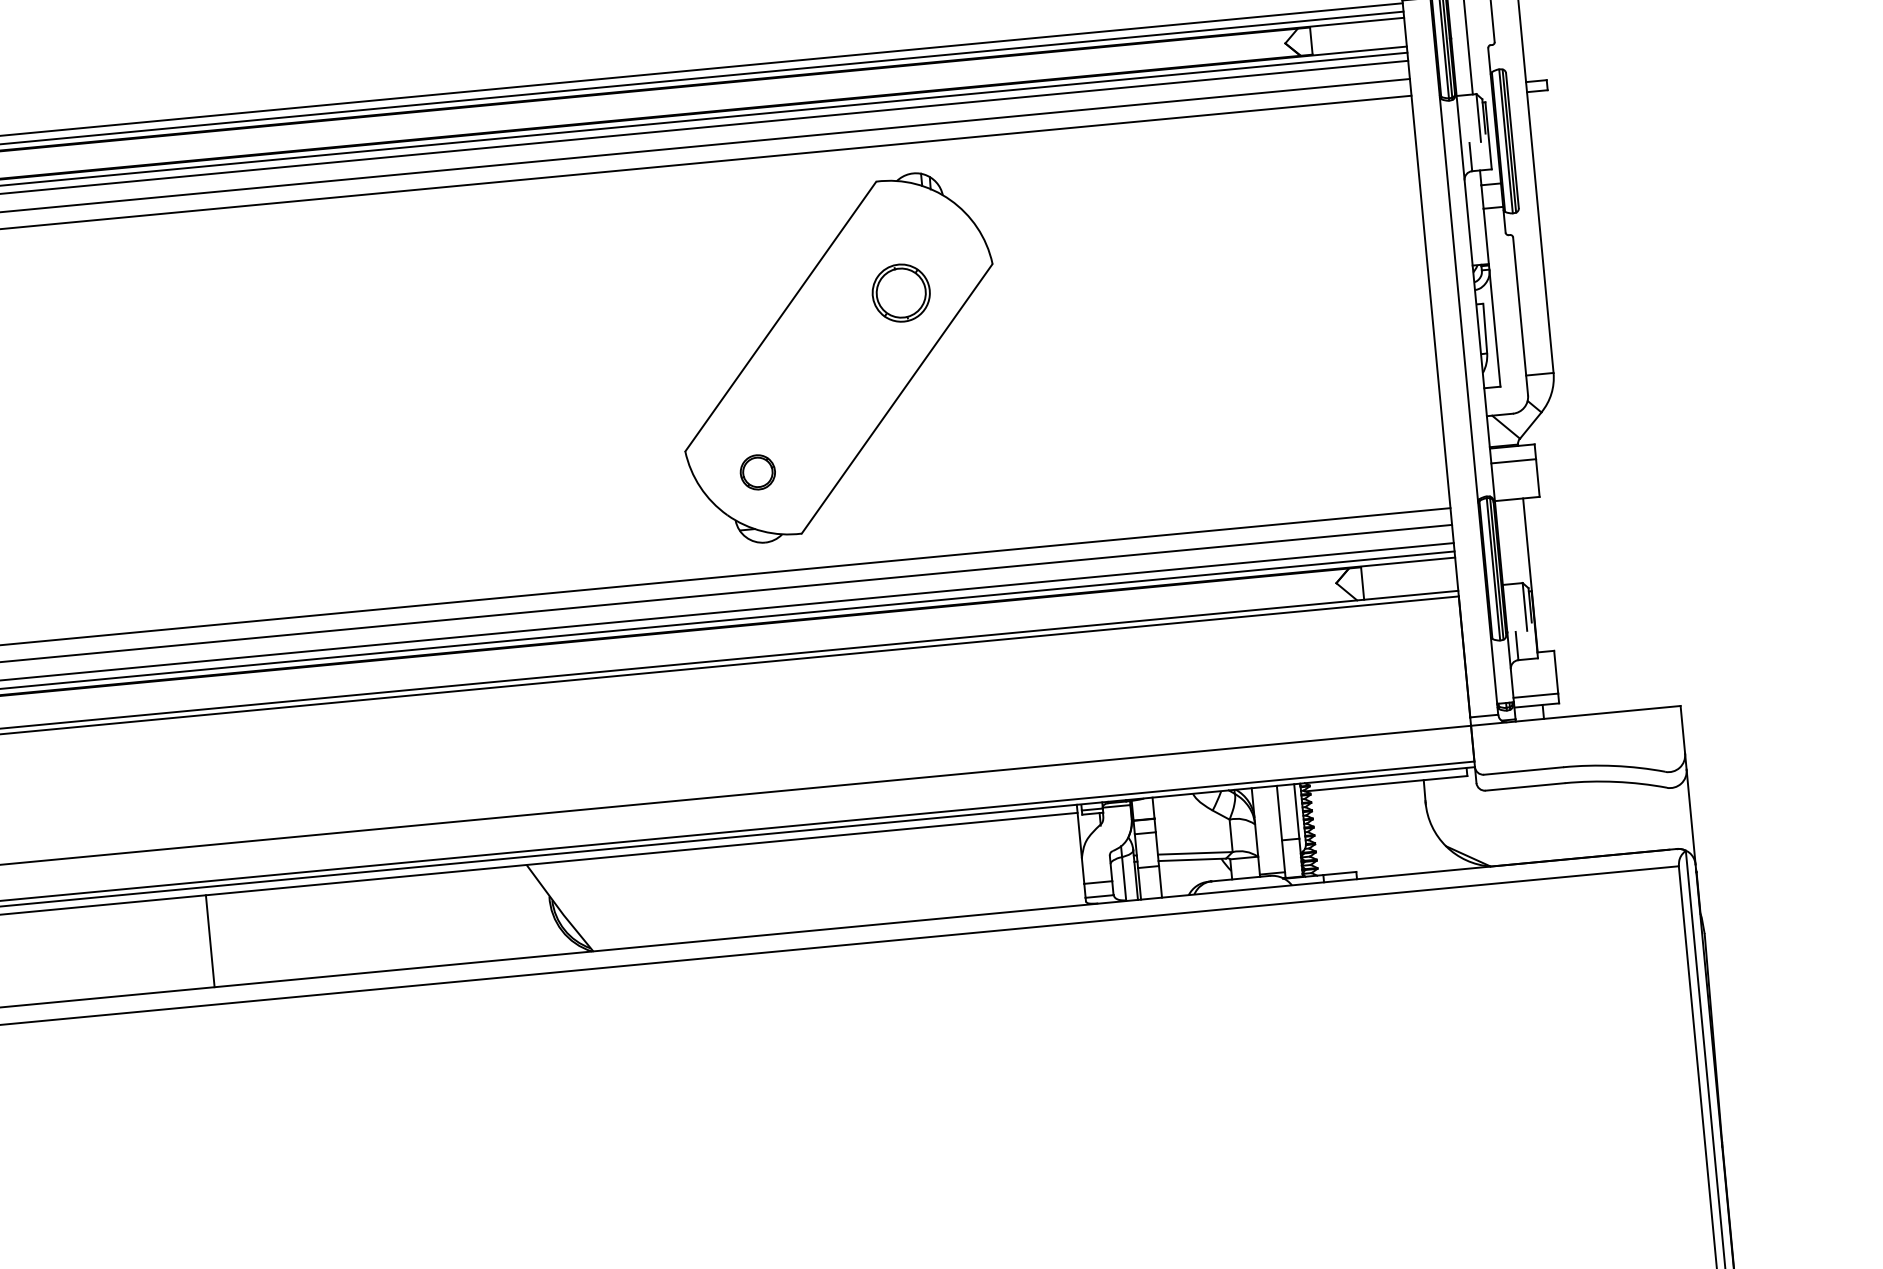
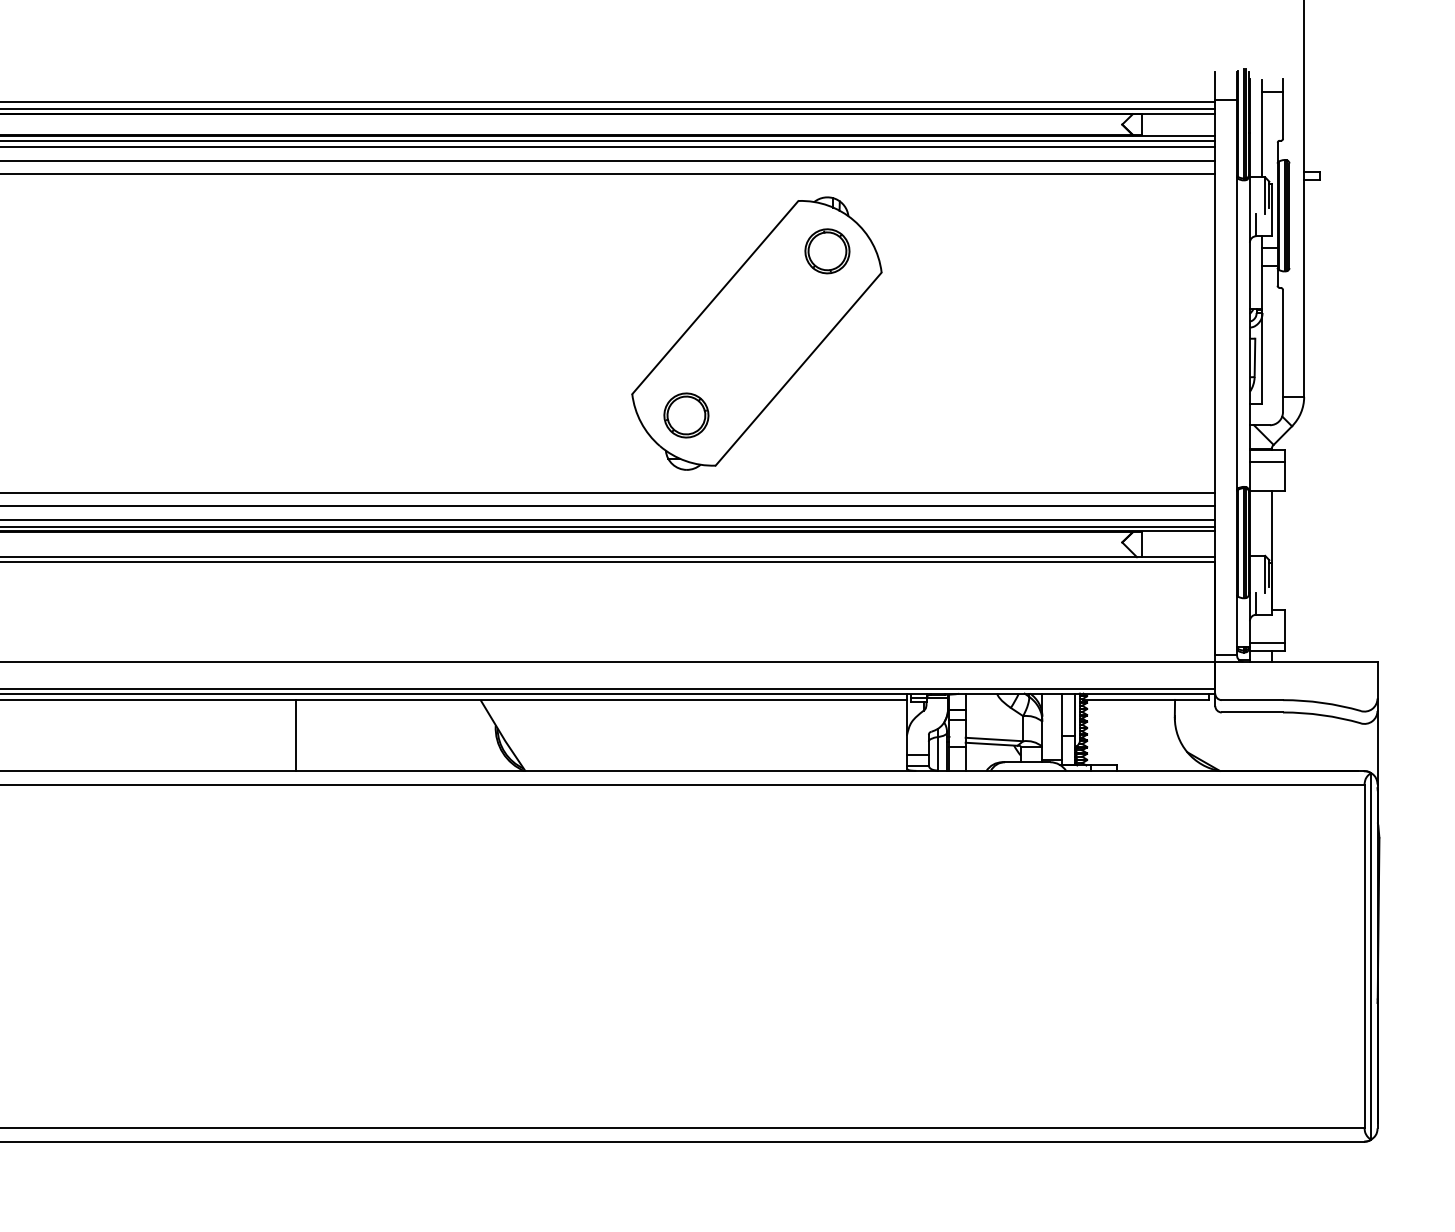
part: (901, 293) -> (827, 251), moved
part: (757, 472) -> (686, 415), size x1.67
line: (210, 941) -> (296, 735), moved

